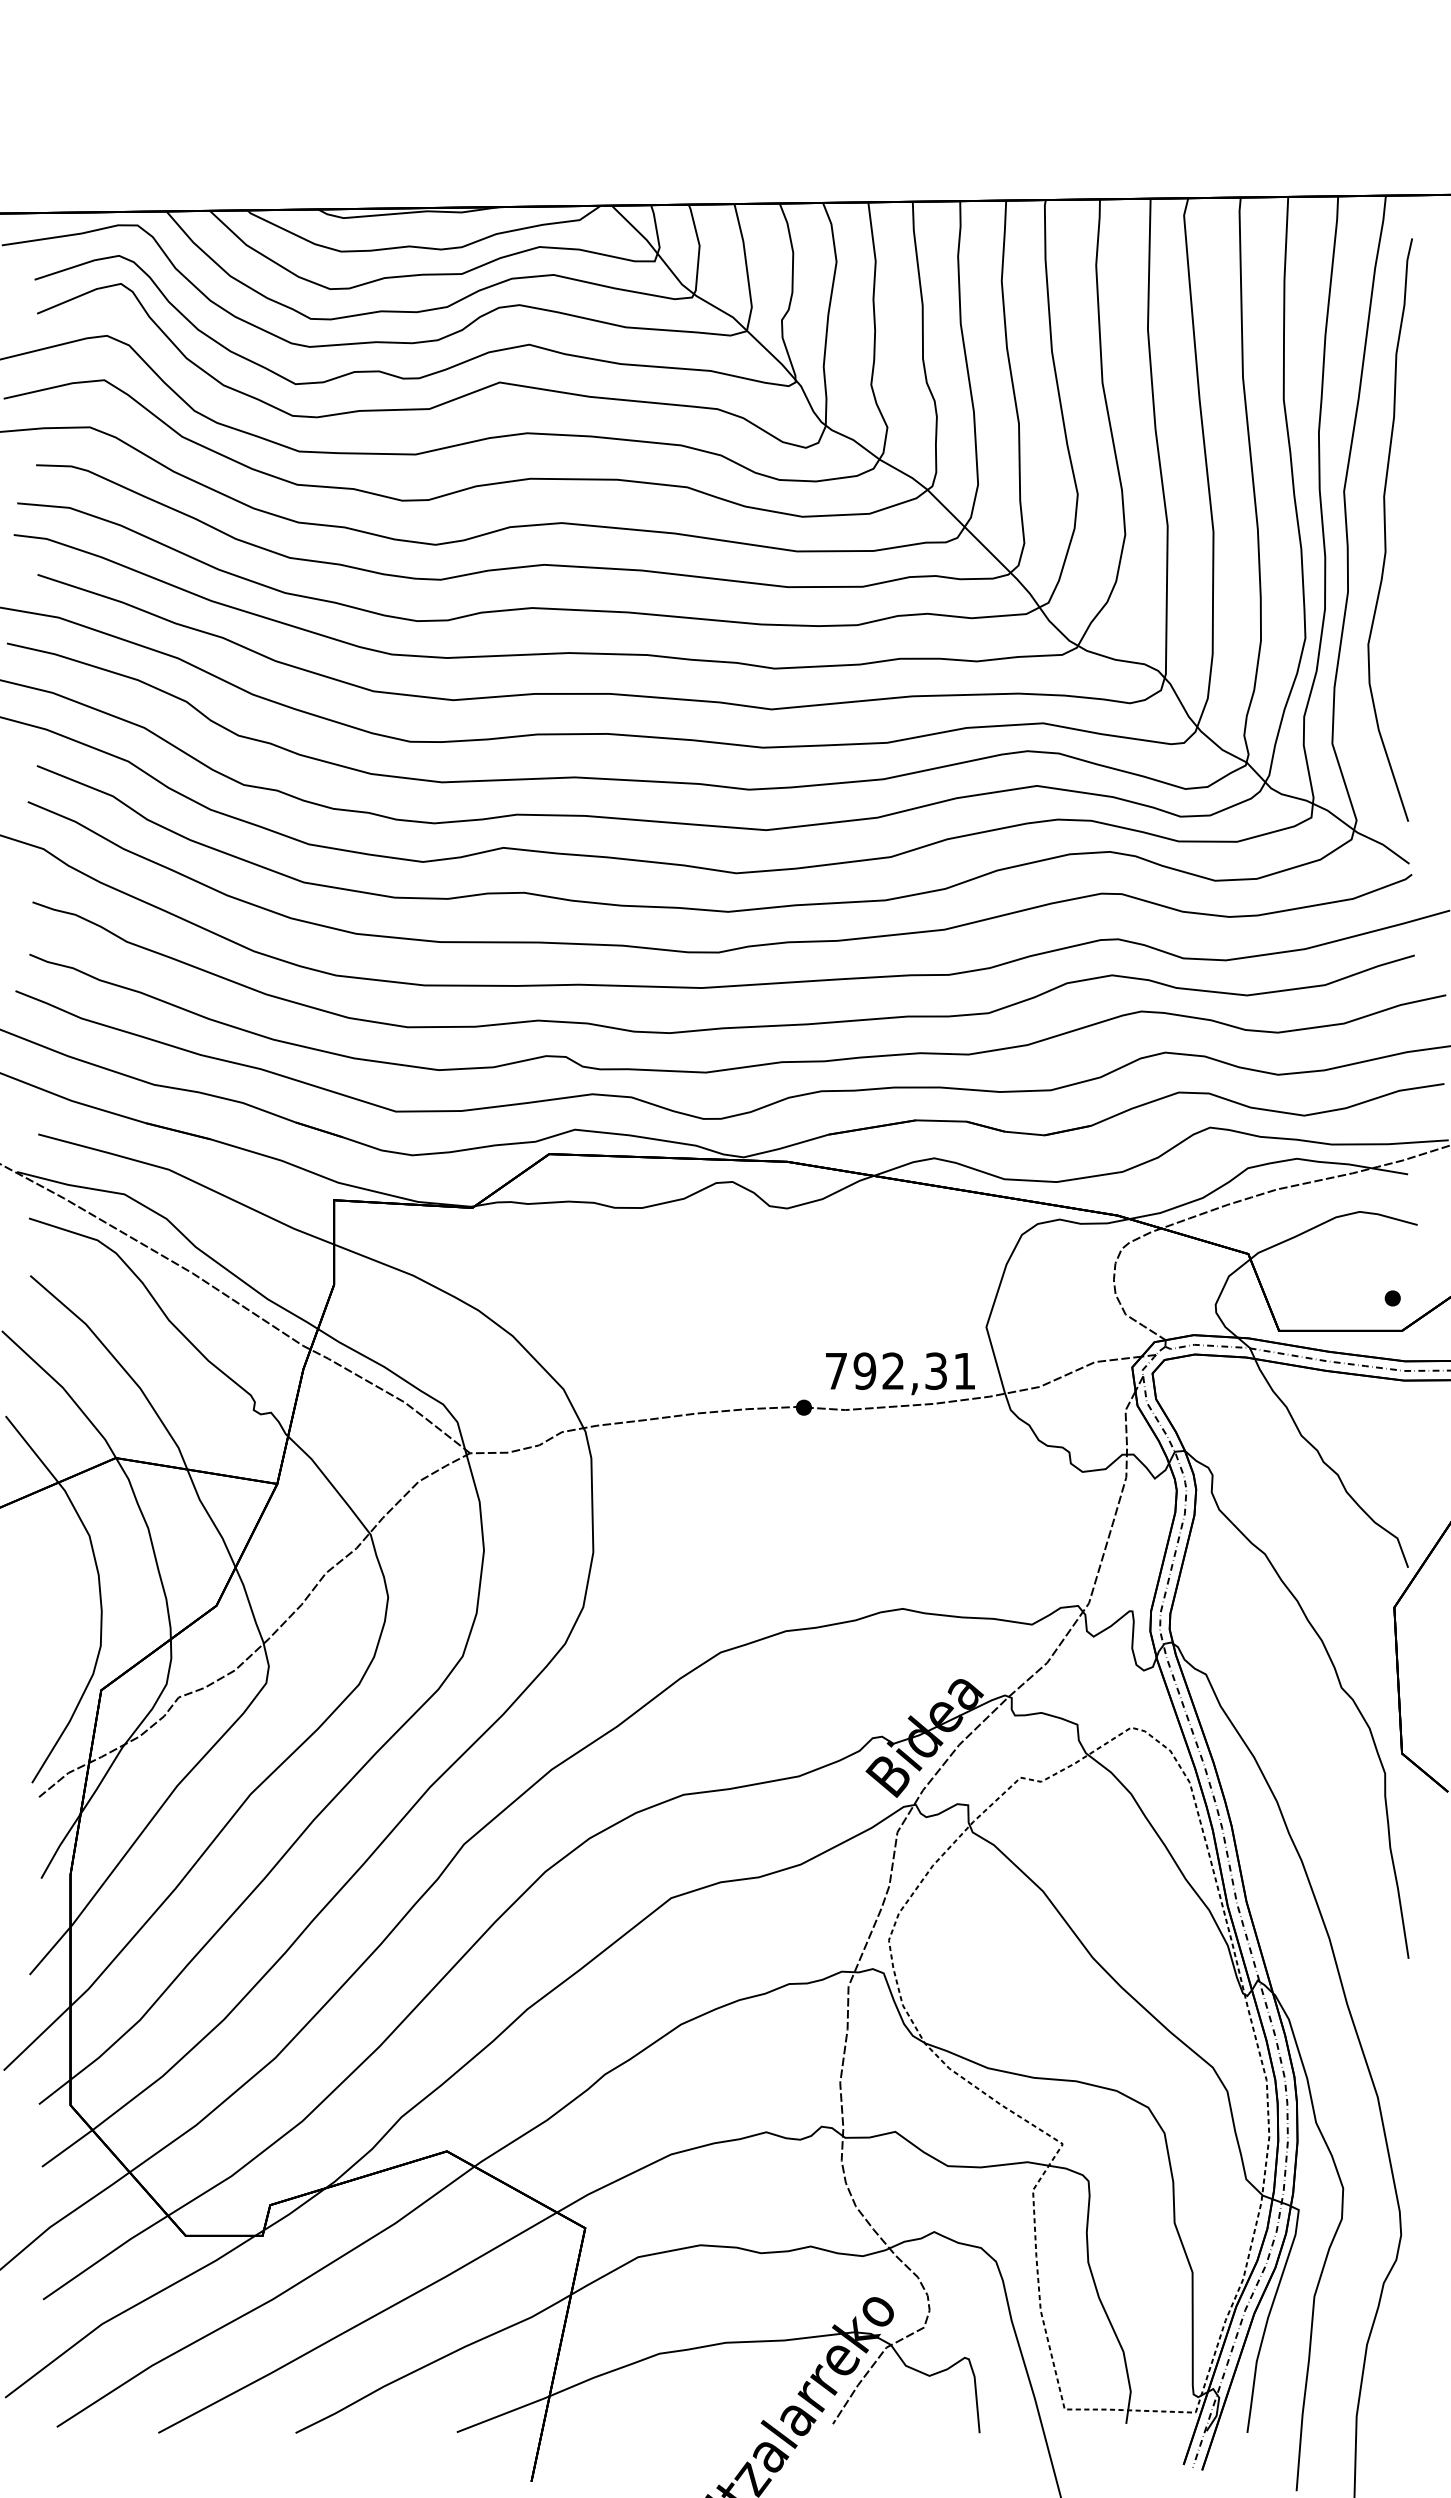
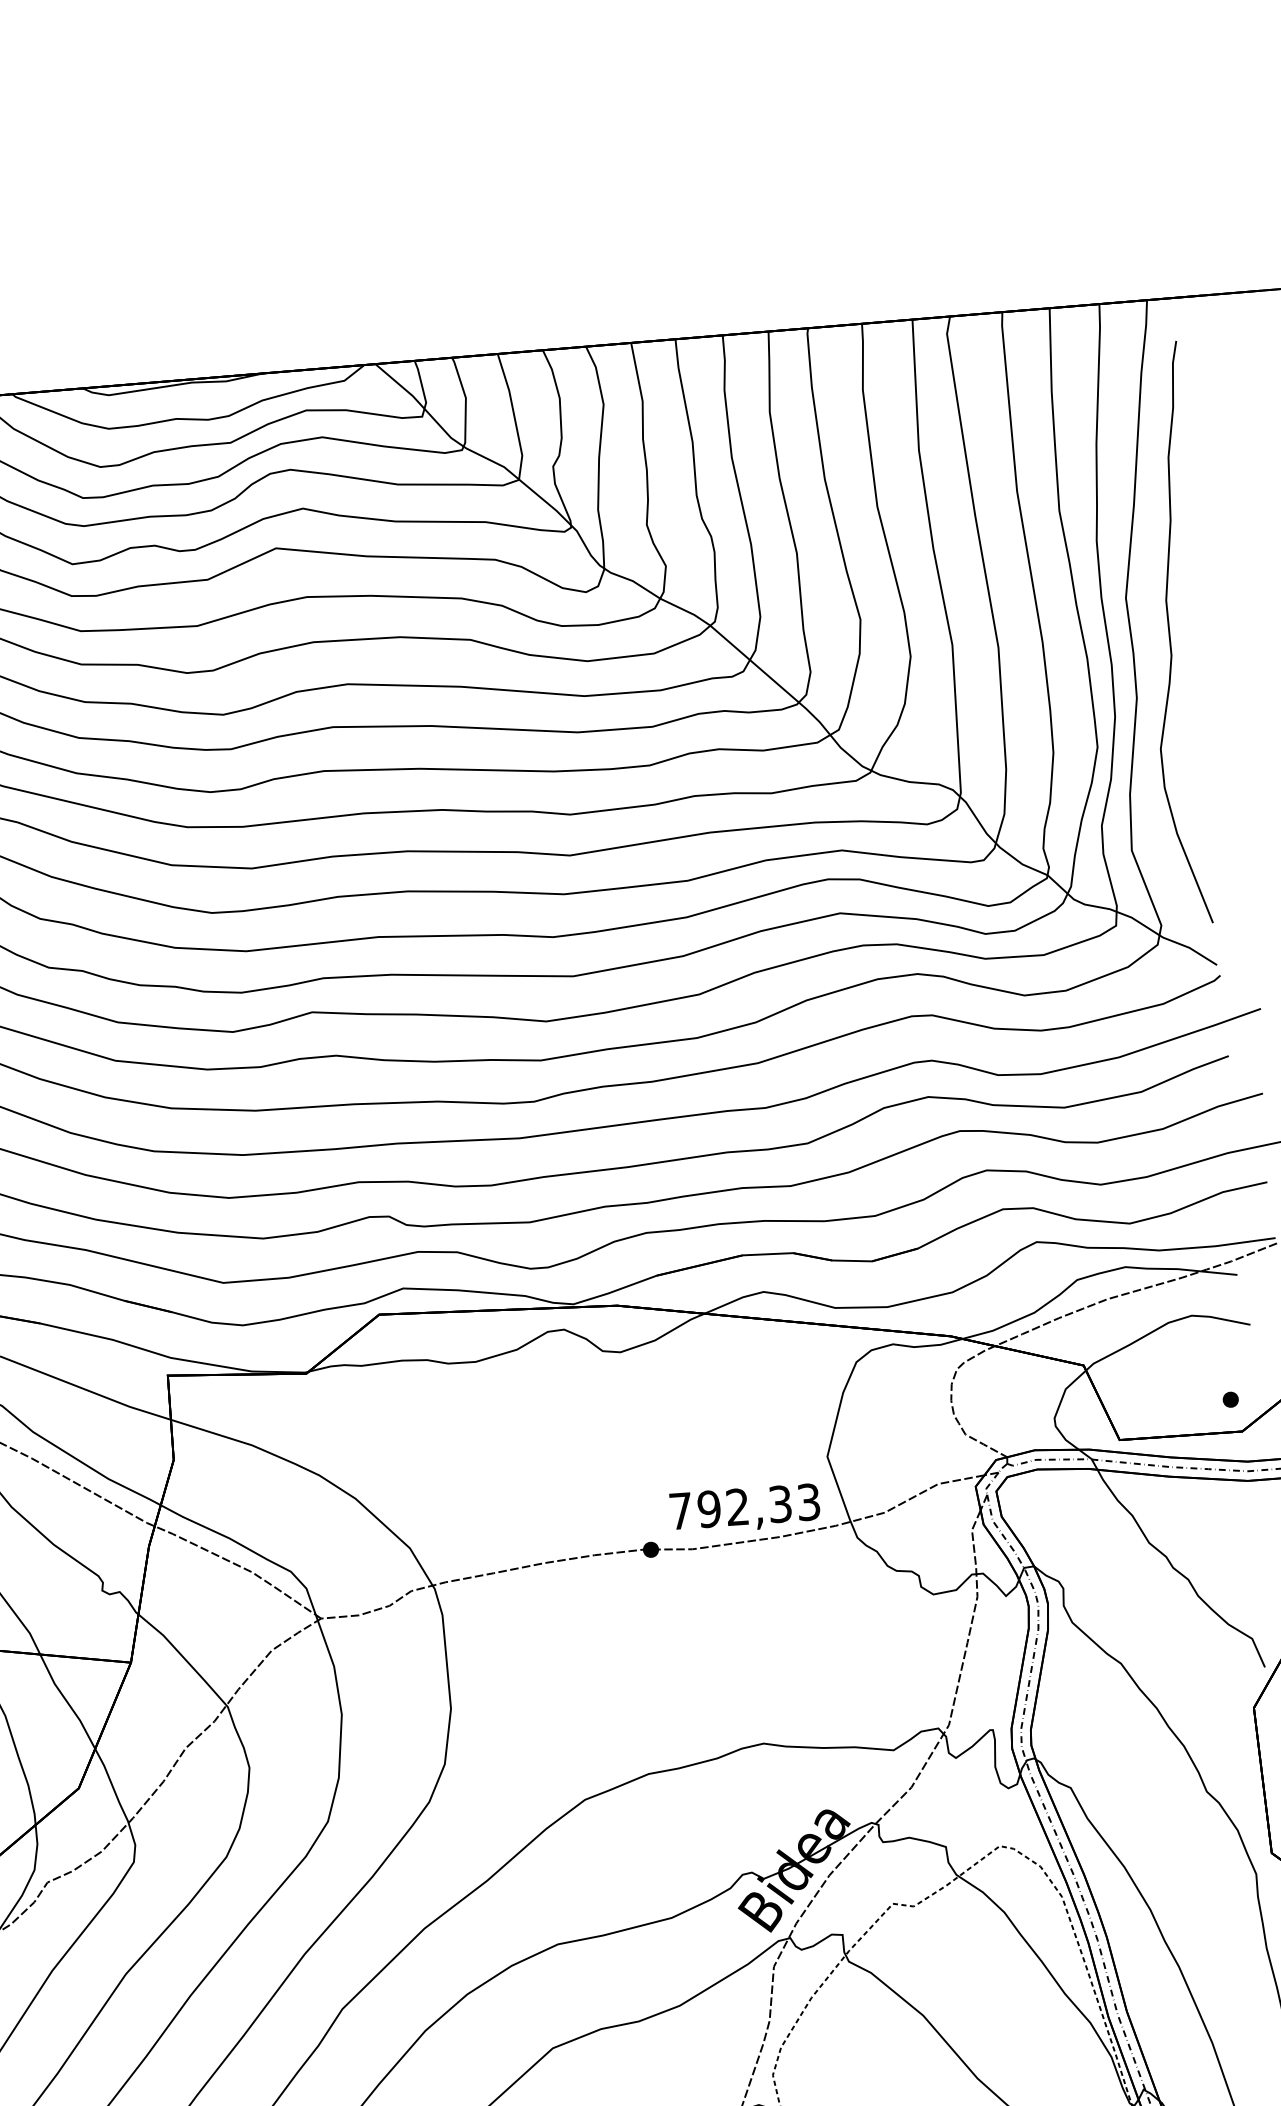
text: (964, 1370) -> (808, 1501), 792,31 -> 792,33

